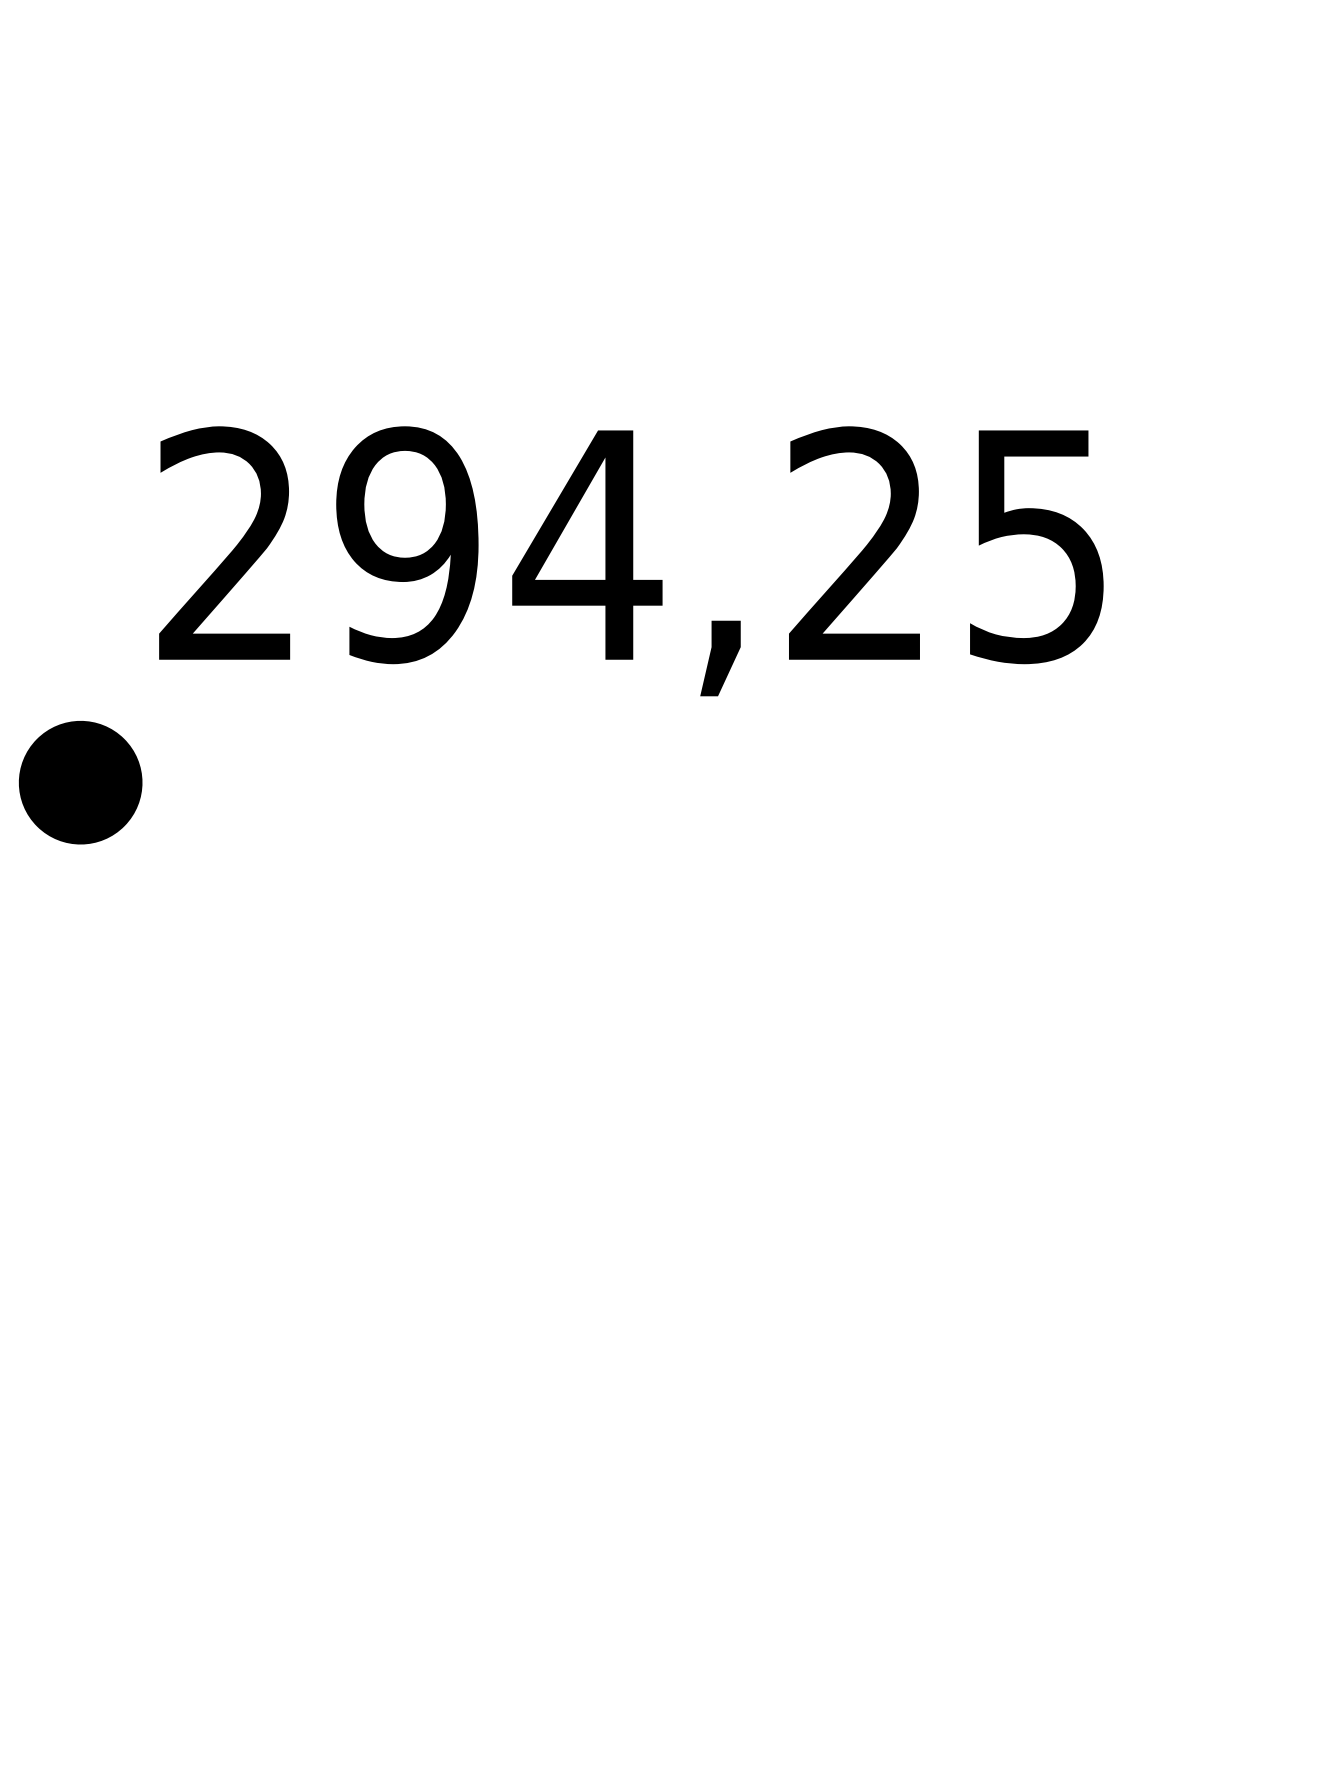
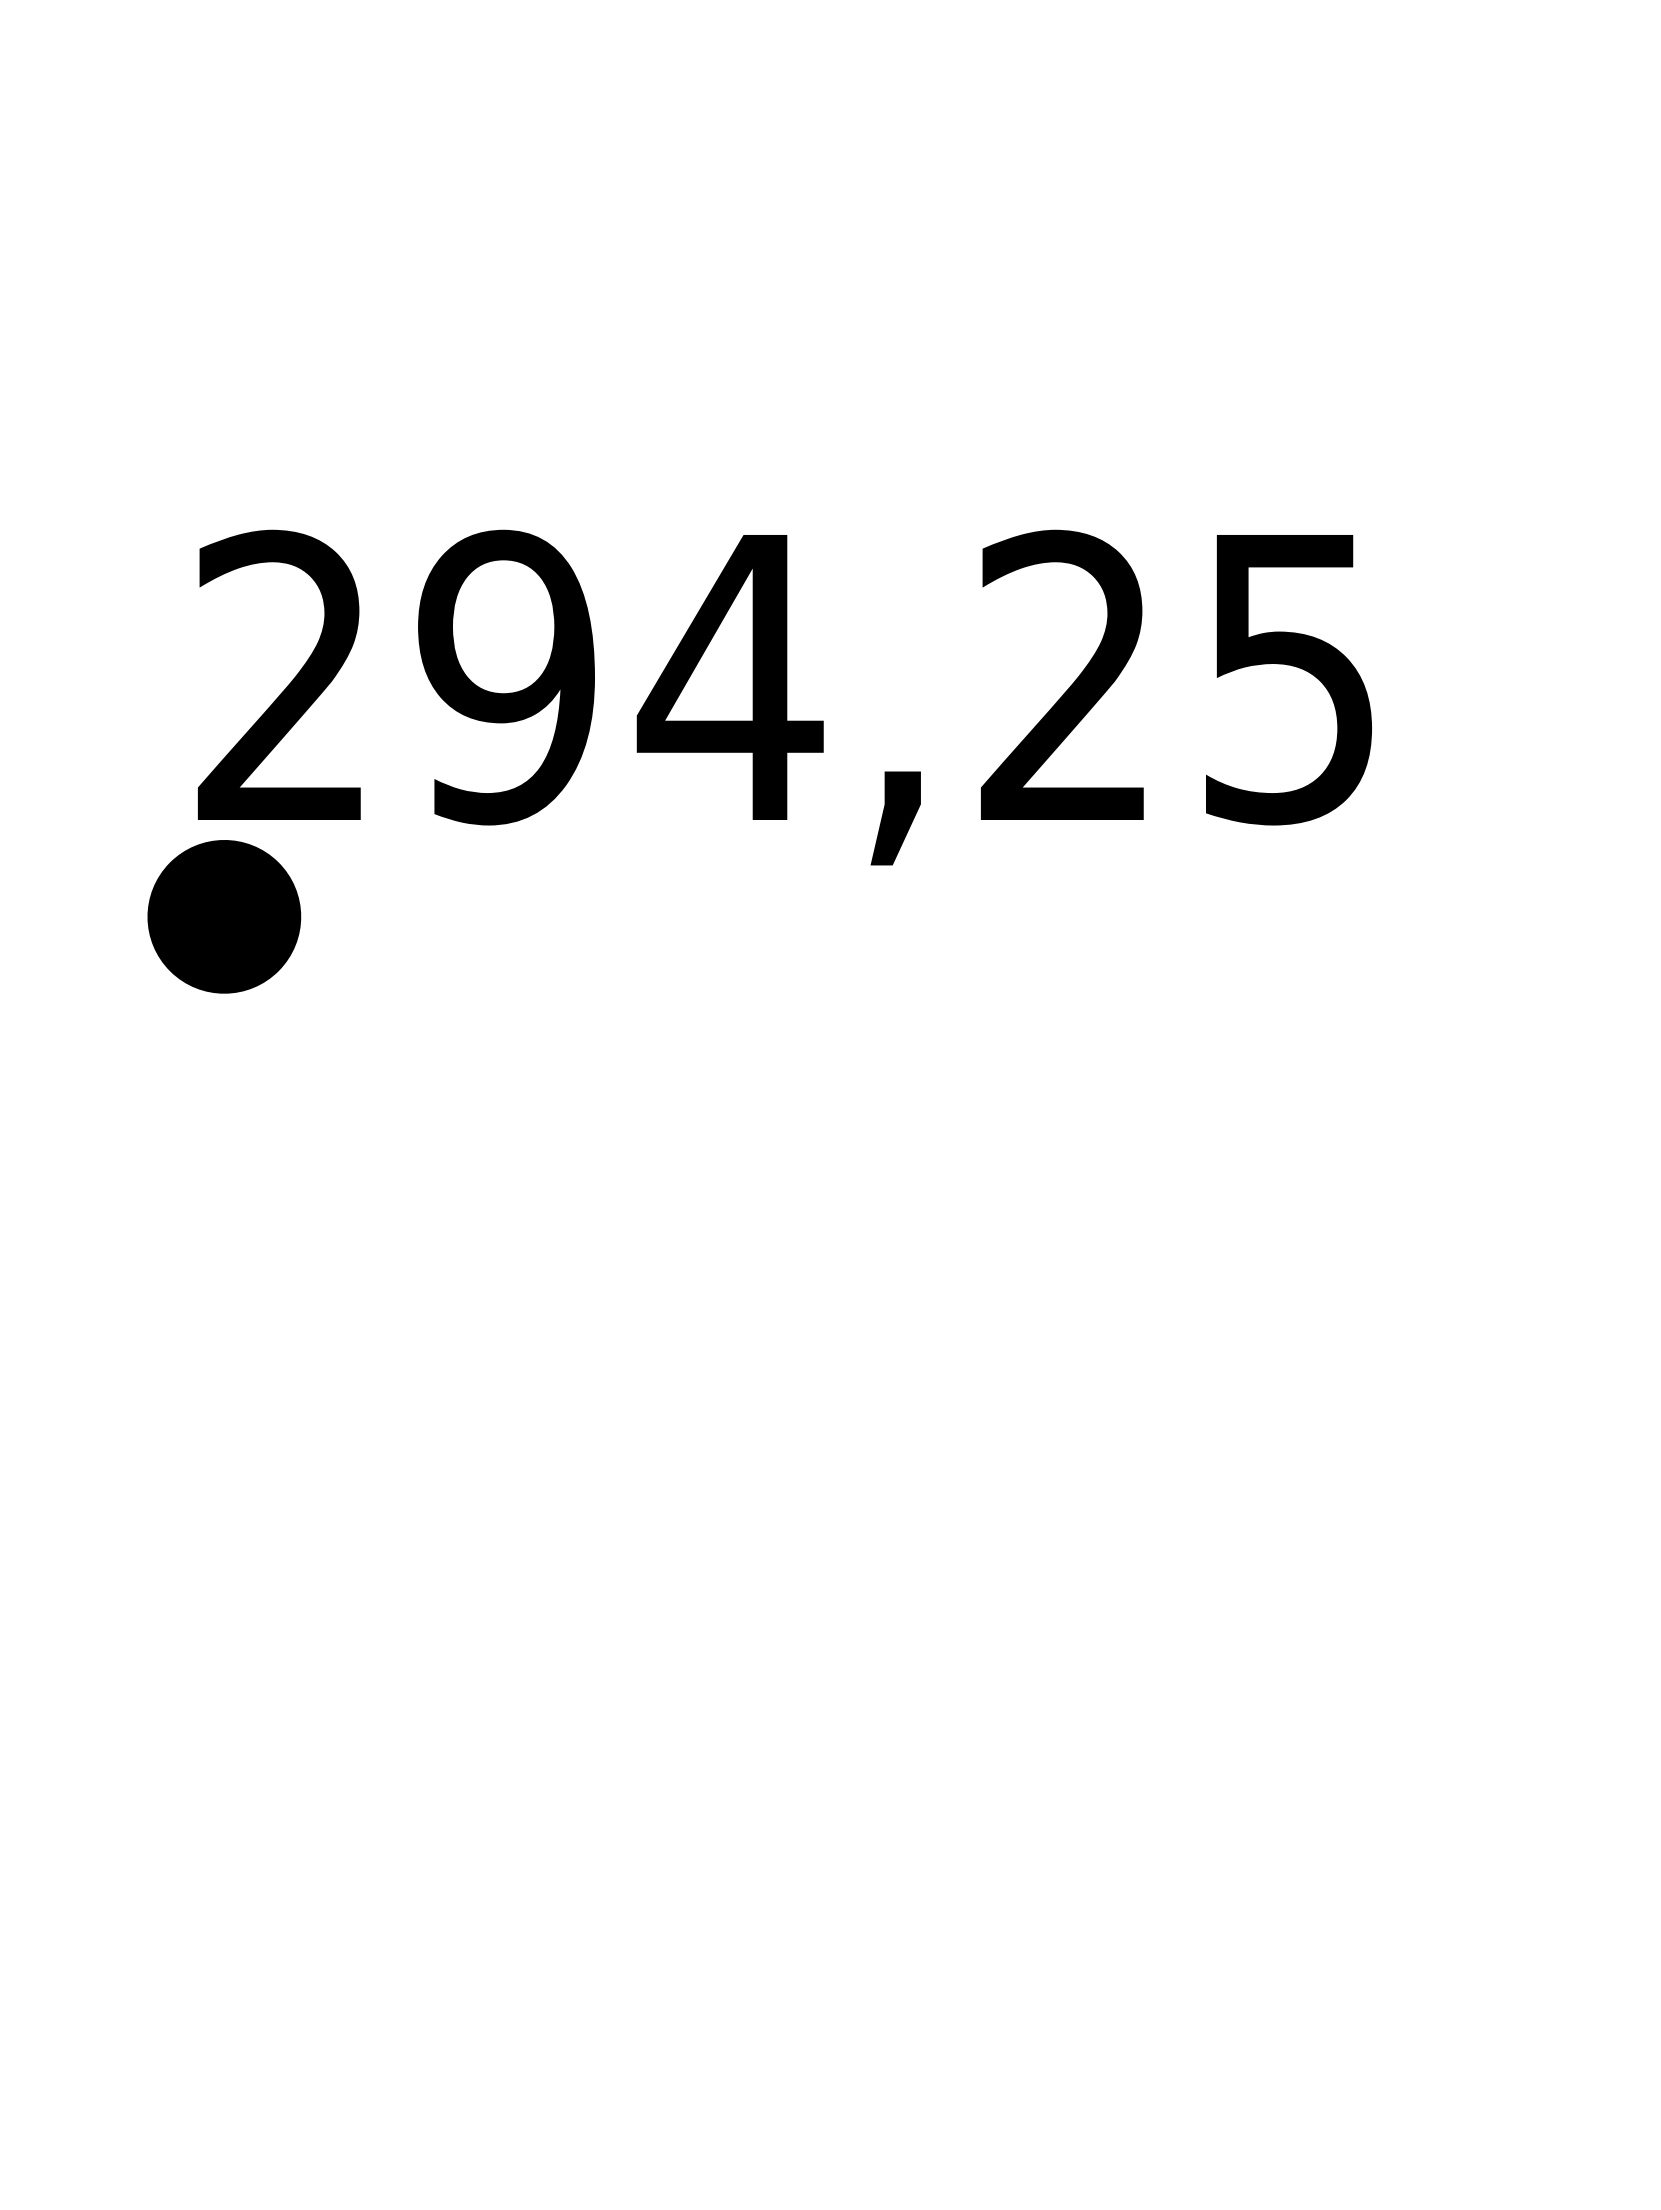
part: (80, 782) -> (224, 916), moved

